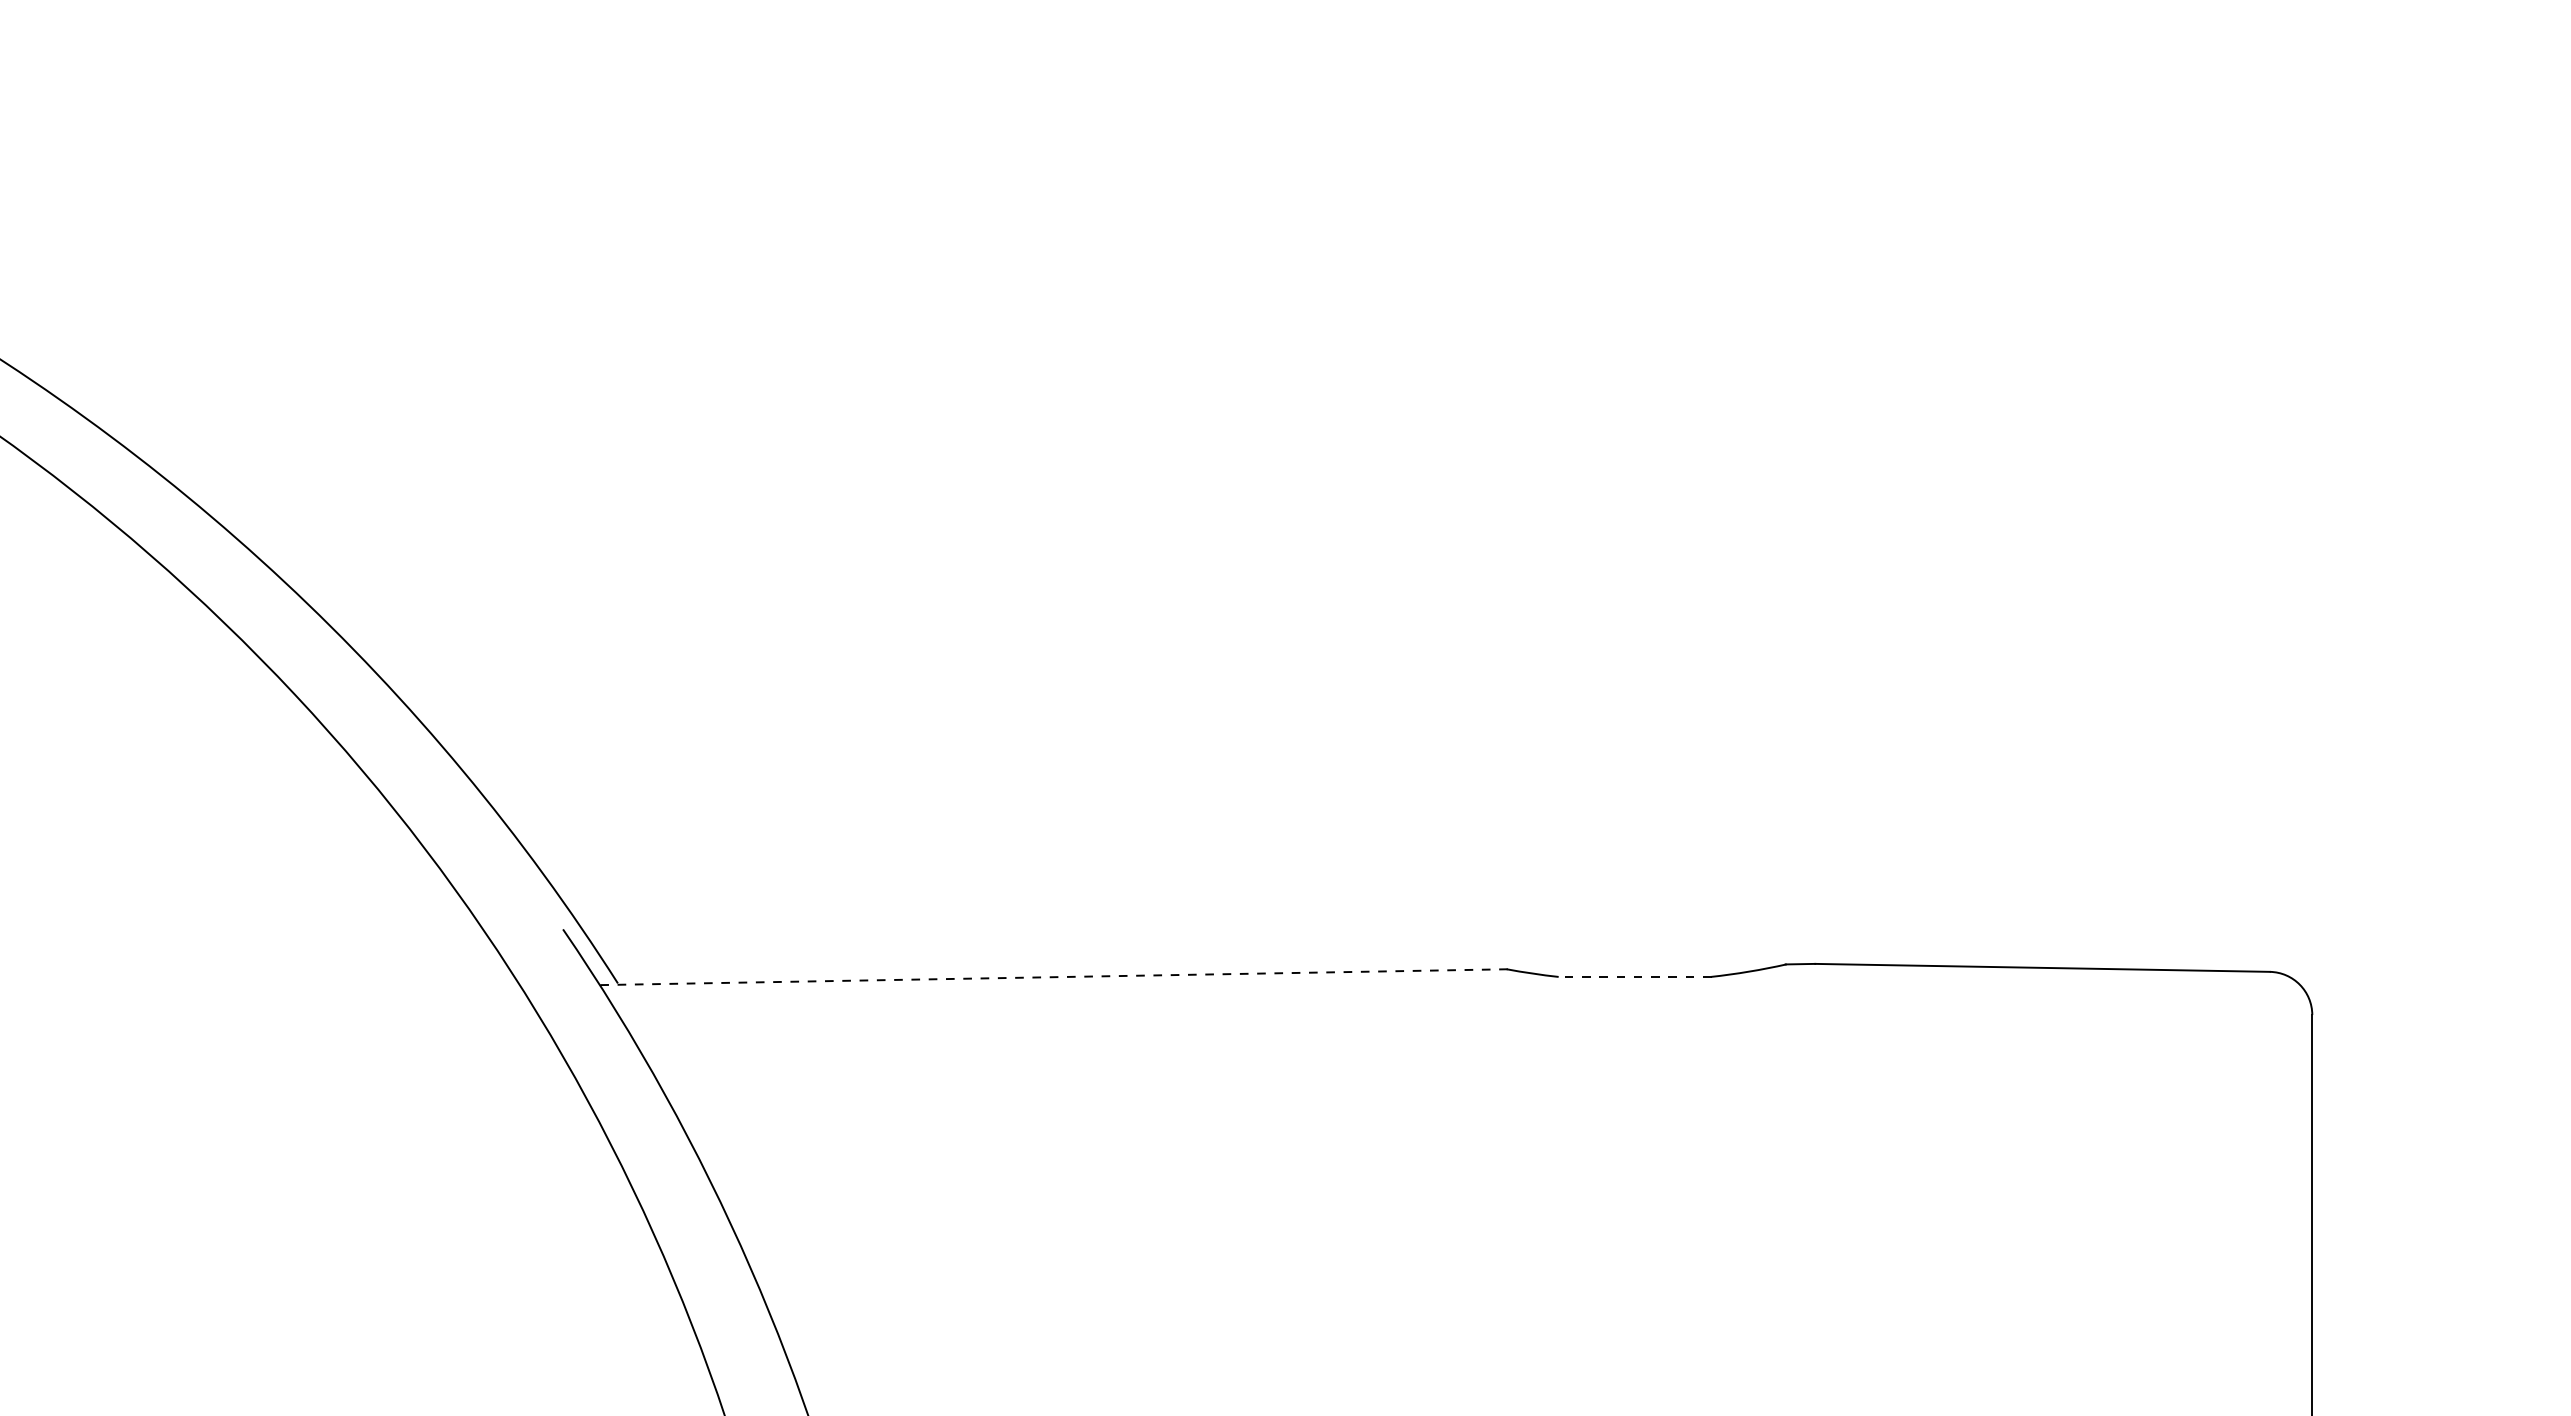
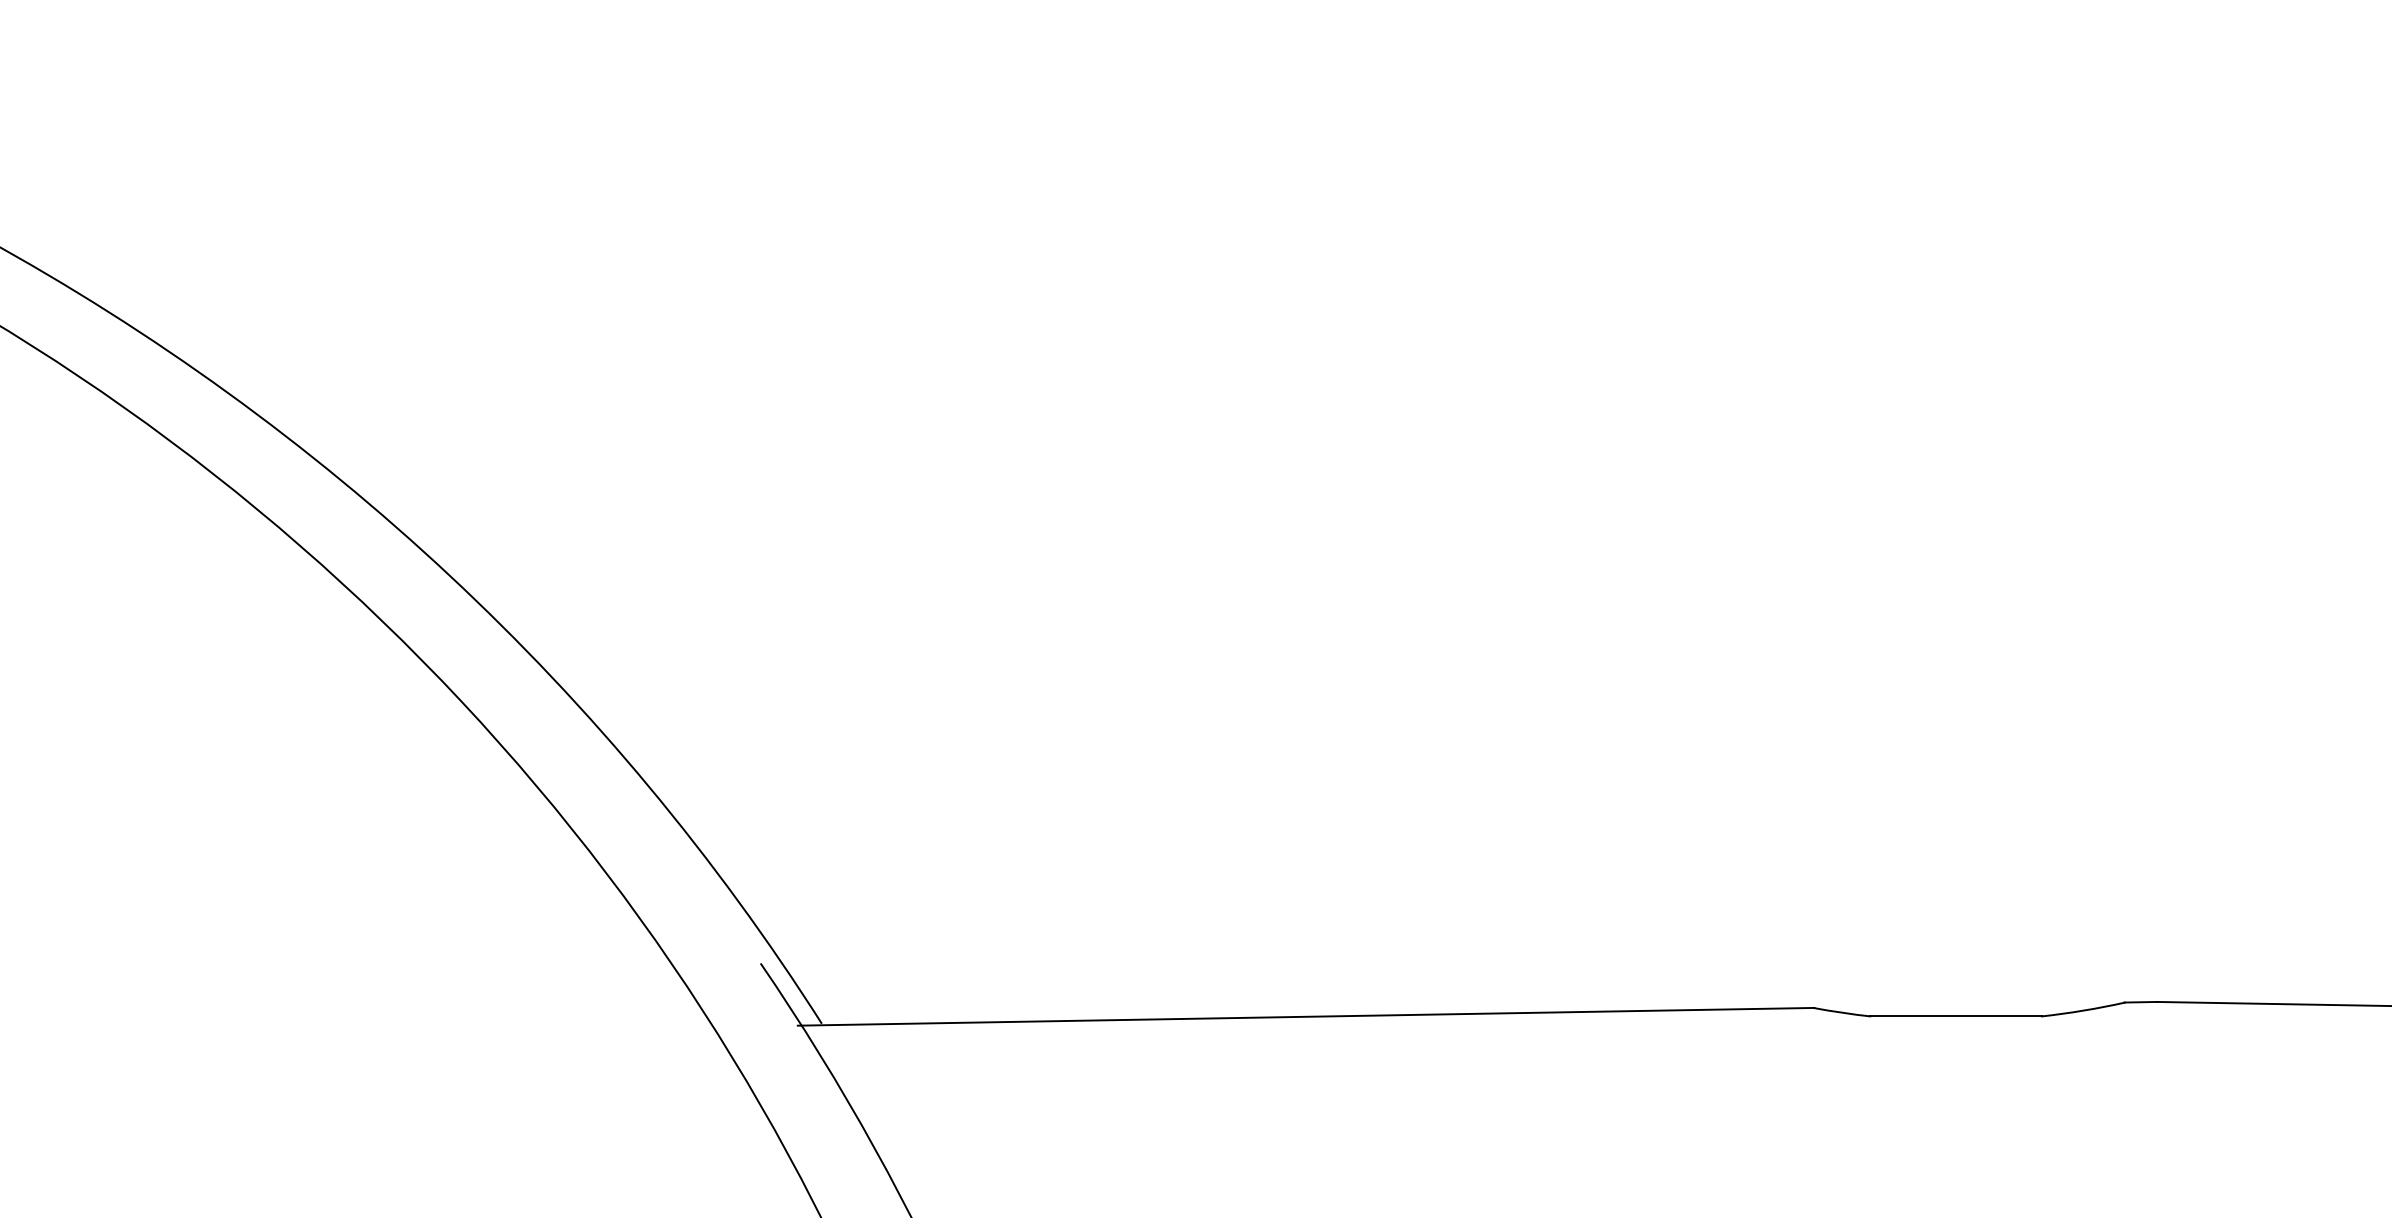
line: (1634, 976) -> (1955, 1016), dashed -> solid
line: (1052, 977) -> (1306, 1017), dashed -> solid

